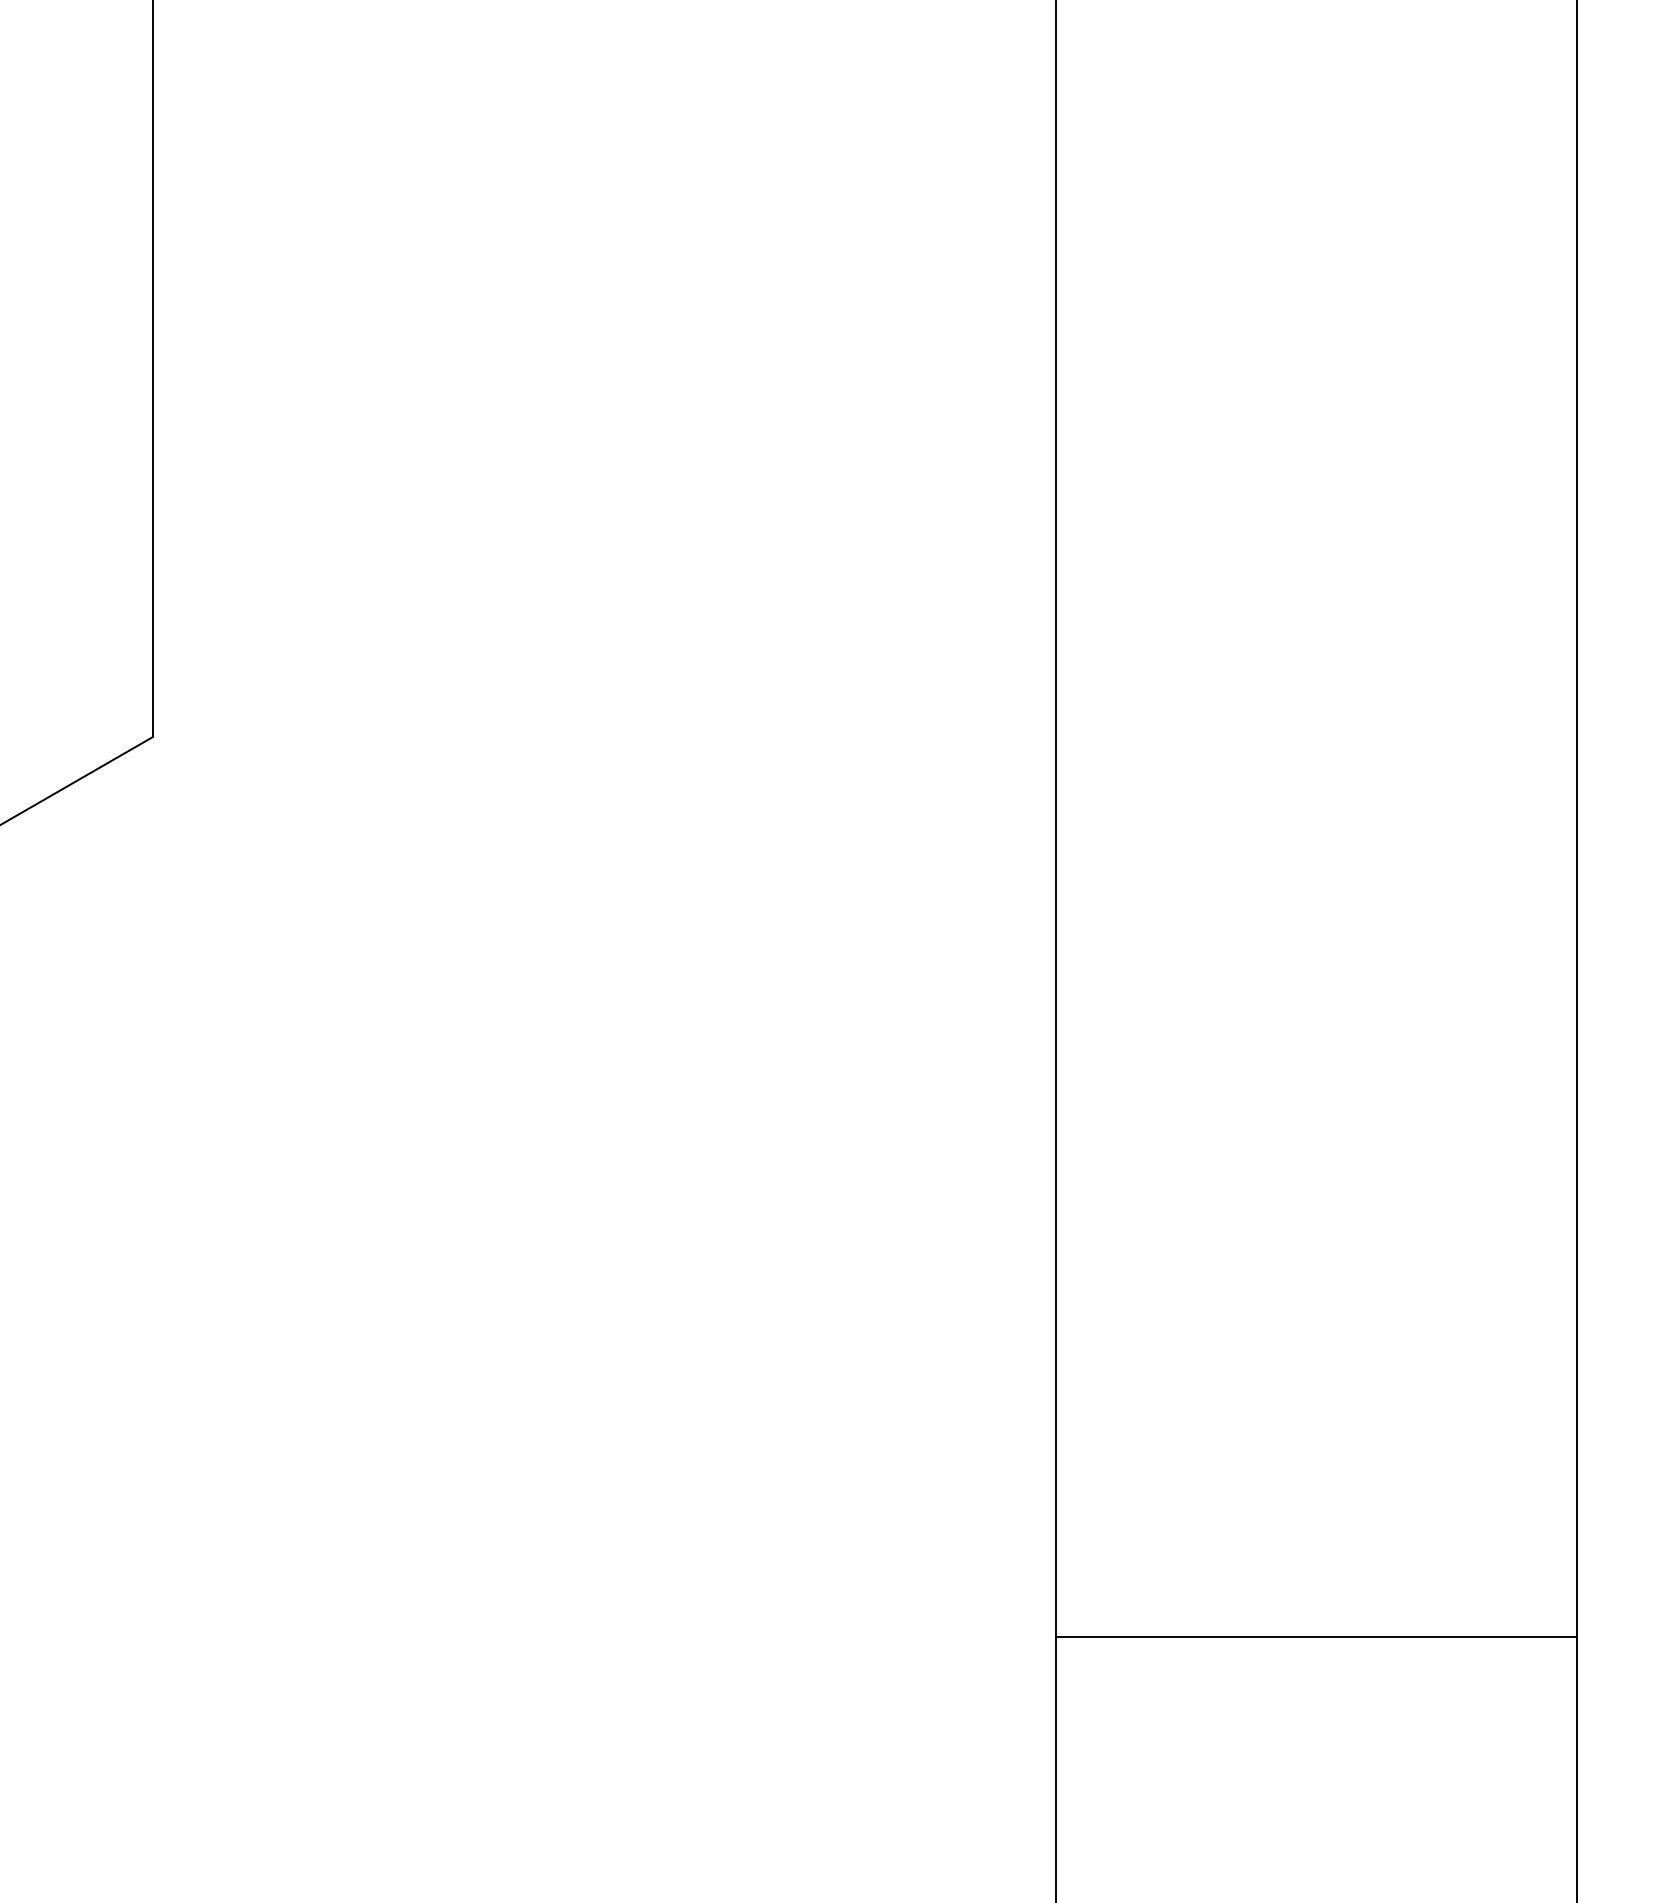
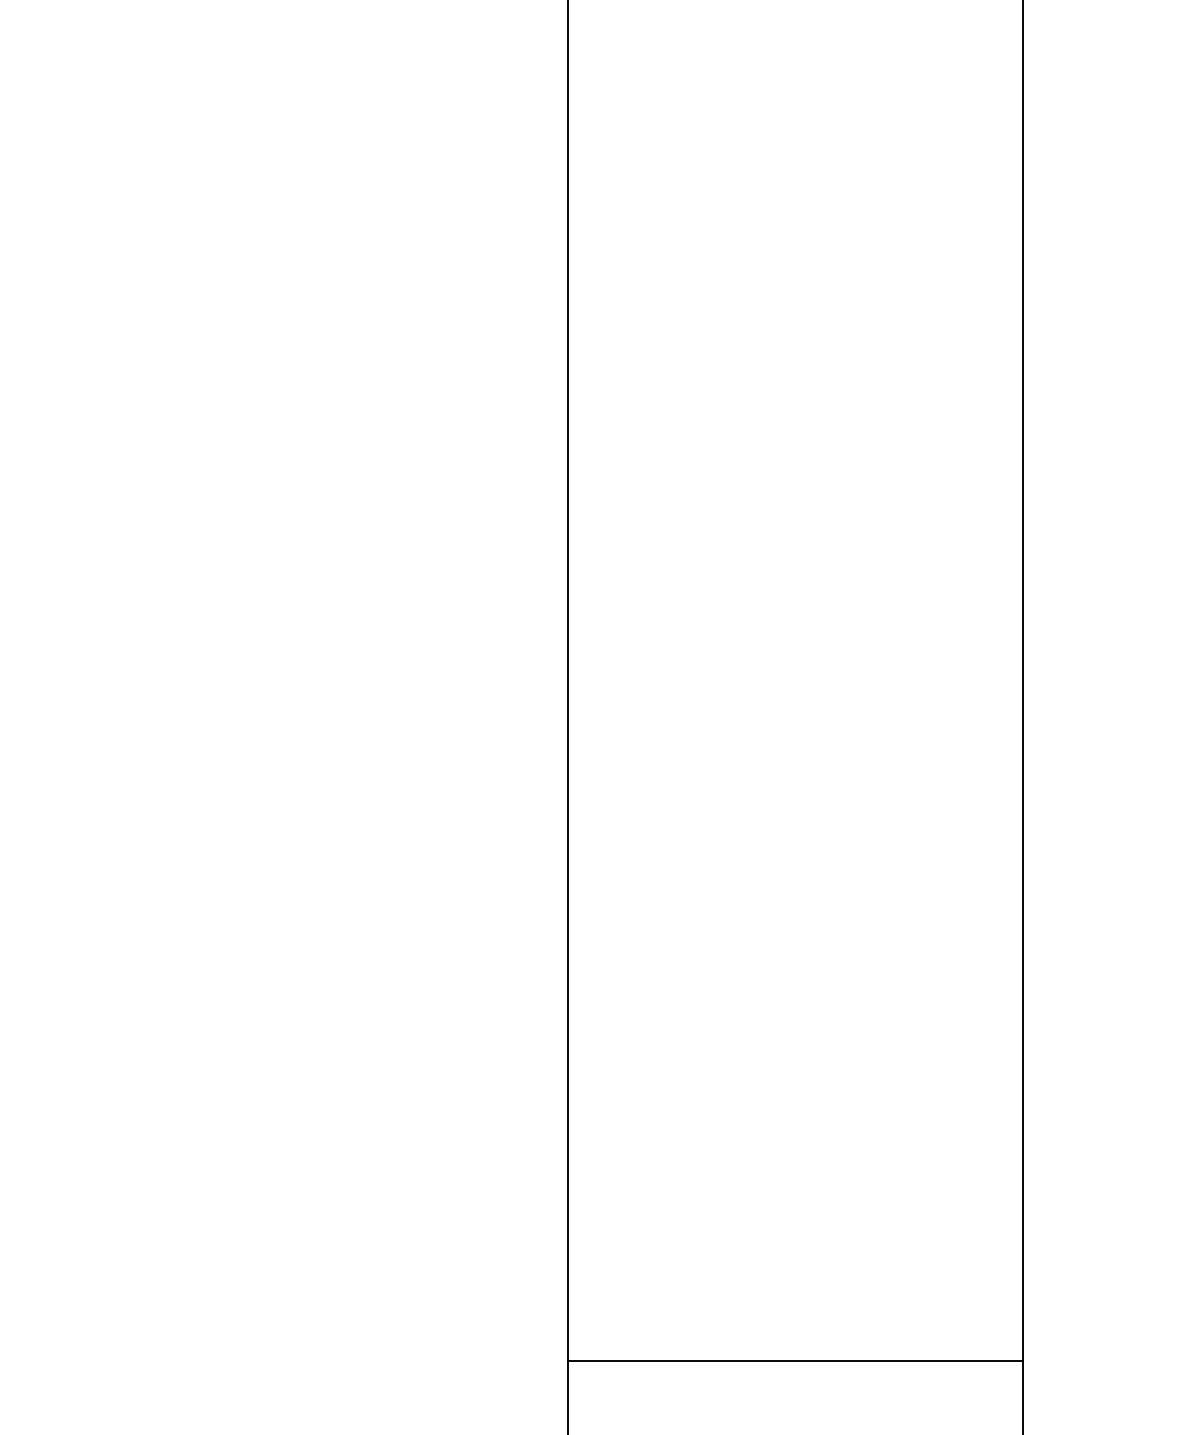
line: (1315, 1637) -> (794, 1361), moved

